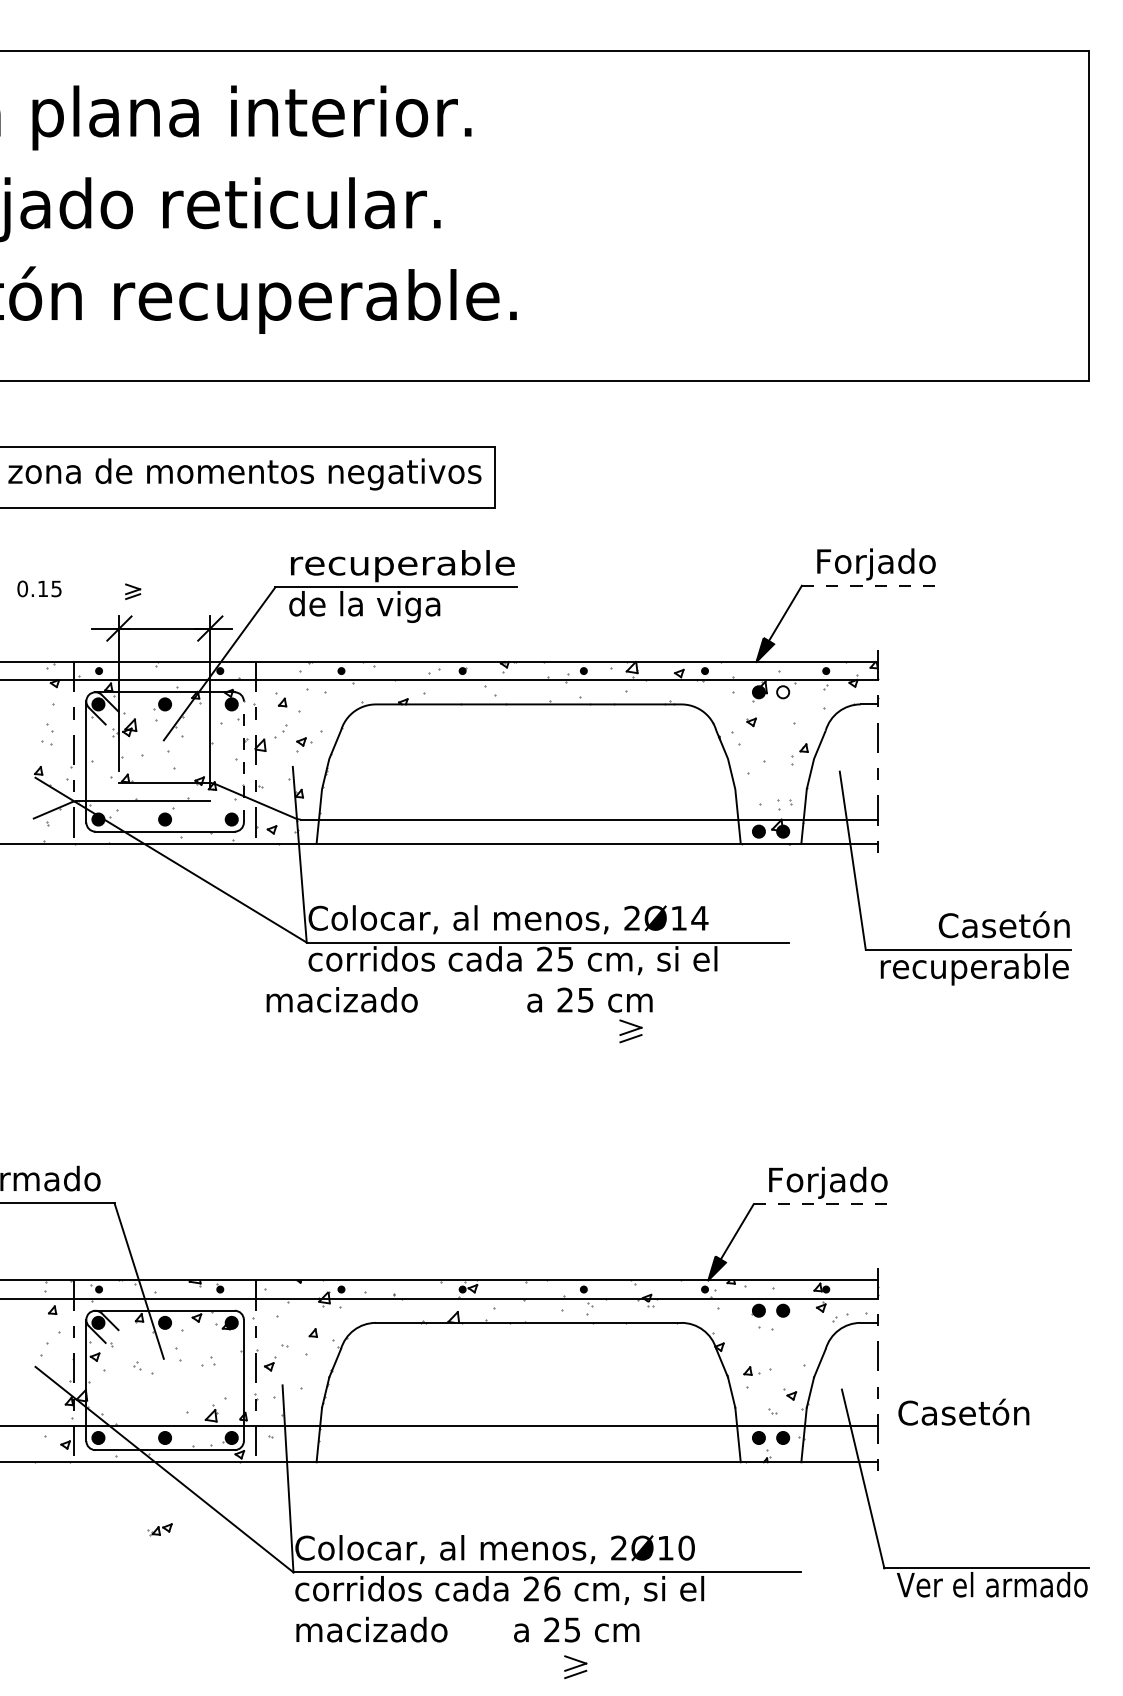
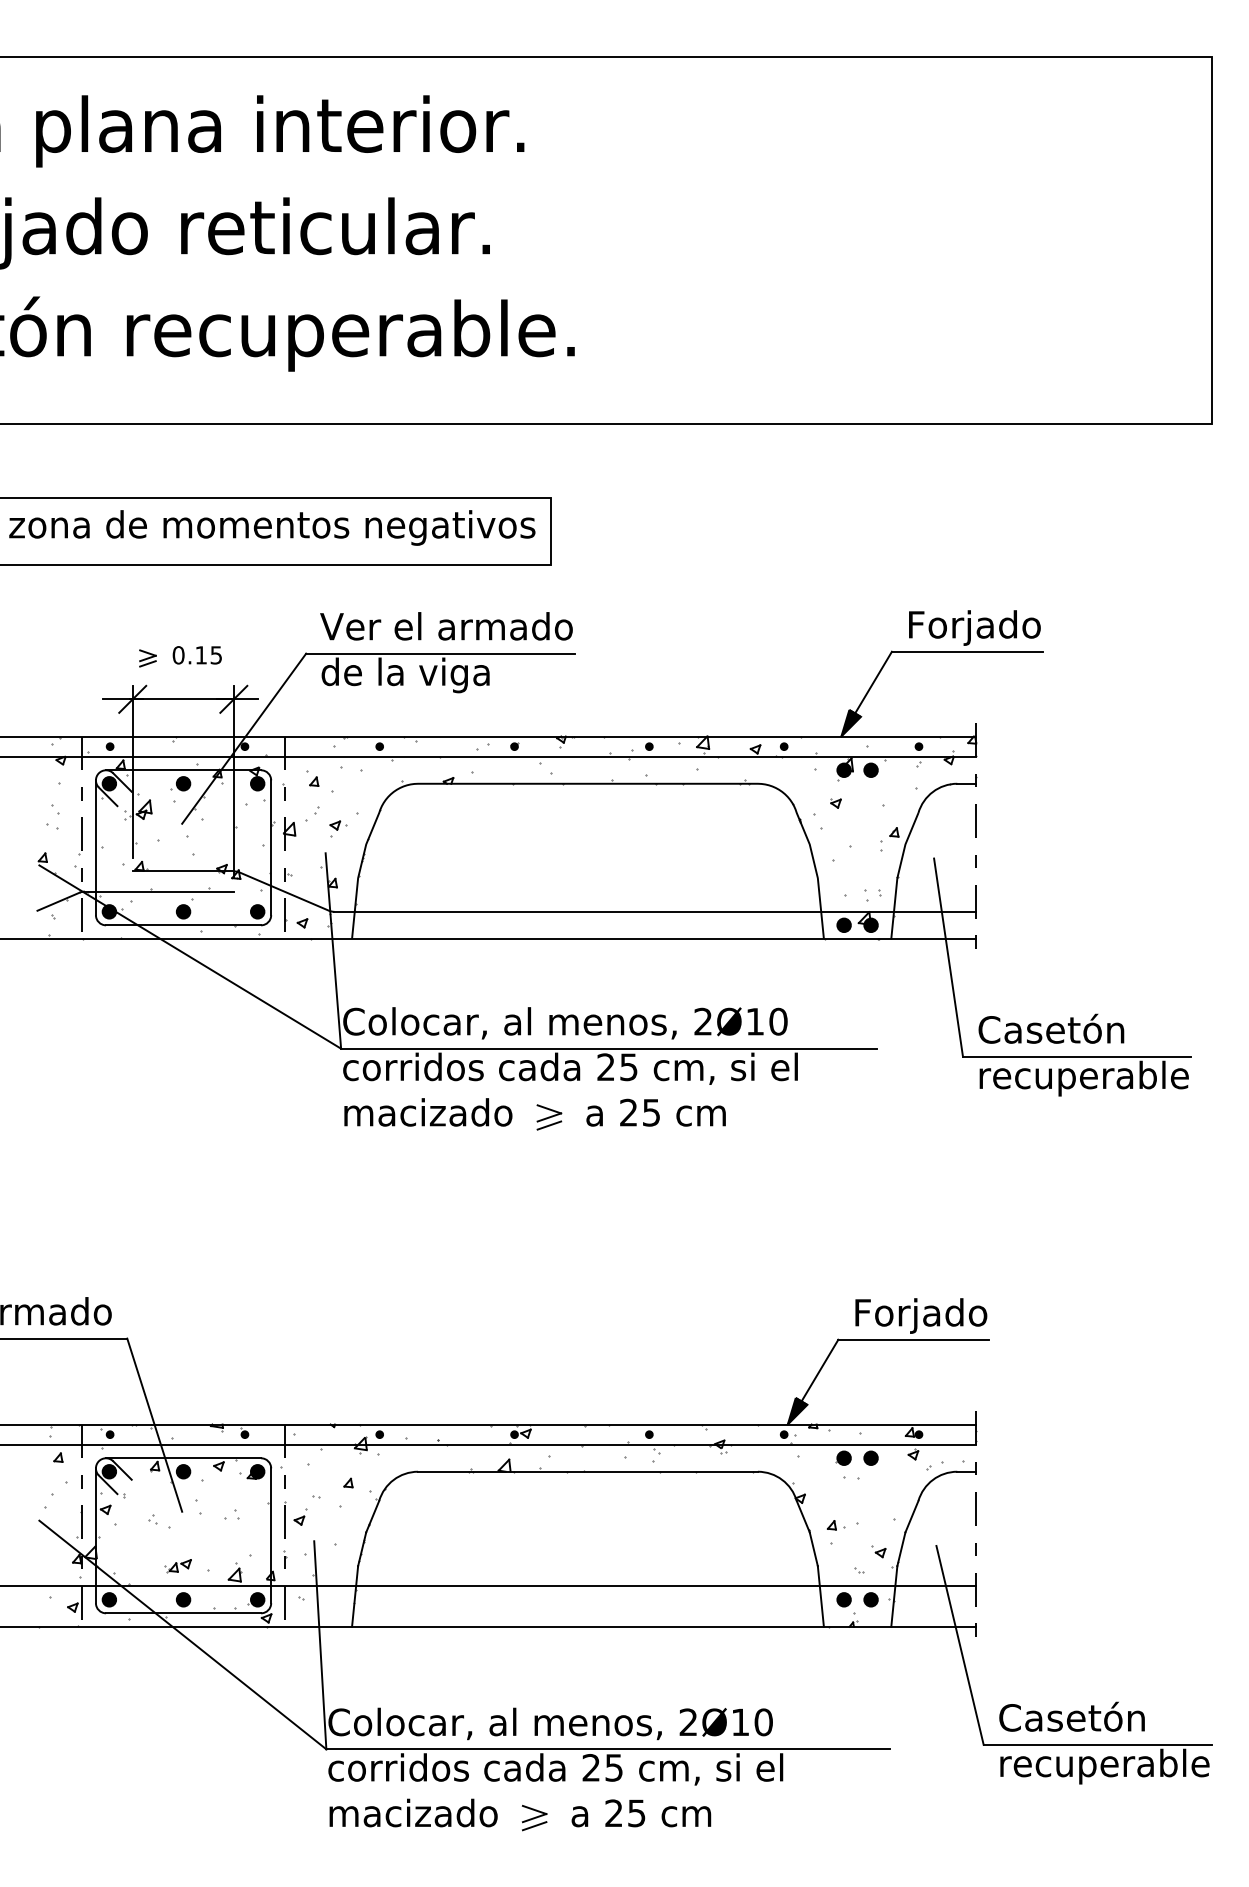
text: (401, 566) -> (446, 630), recuperable -> Ver el armado
line: (869, 585) -> (967, 651), dashed -> solid
text: (39, 588) -> (197, 654), moved
fill: (783, 692) -> (871, 770), added
line: (243, 761) -> (270, 847), dashed -> solid
text: (699, 917) -> (778, 1020), 2Ø14 -> 2Ø10
text: (1003, 924) -> (1050, 1028), moved
text: (341, 999) -> (427, 1112), moved
part: (630, 1031) -> (548, 1117), moved
line: (821, 1204) -> (913, 1340), dashed -> solid
text: (963, 1411) -> (1071, 1716), moved
part: (159, 1529) -> (177, 1565), moved
text: (991, 1587) -> (1102, 1766), Ver el armado -> recuperable
text: (552, 1588) -> (614, 1767), 26 -> 25
part: (575, 1667) -> (534, 1818), moved

